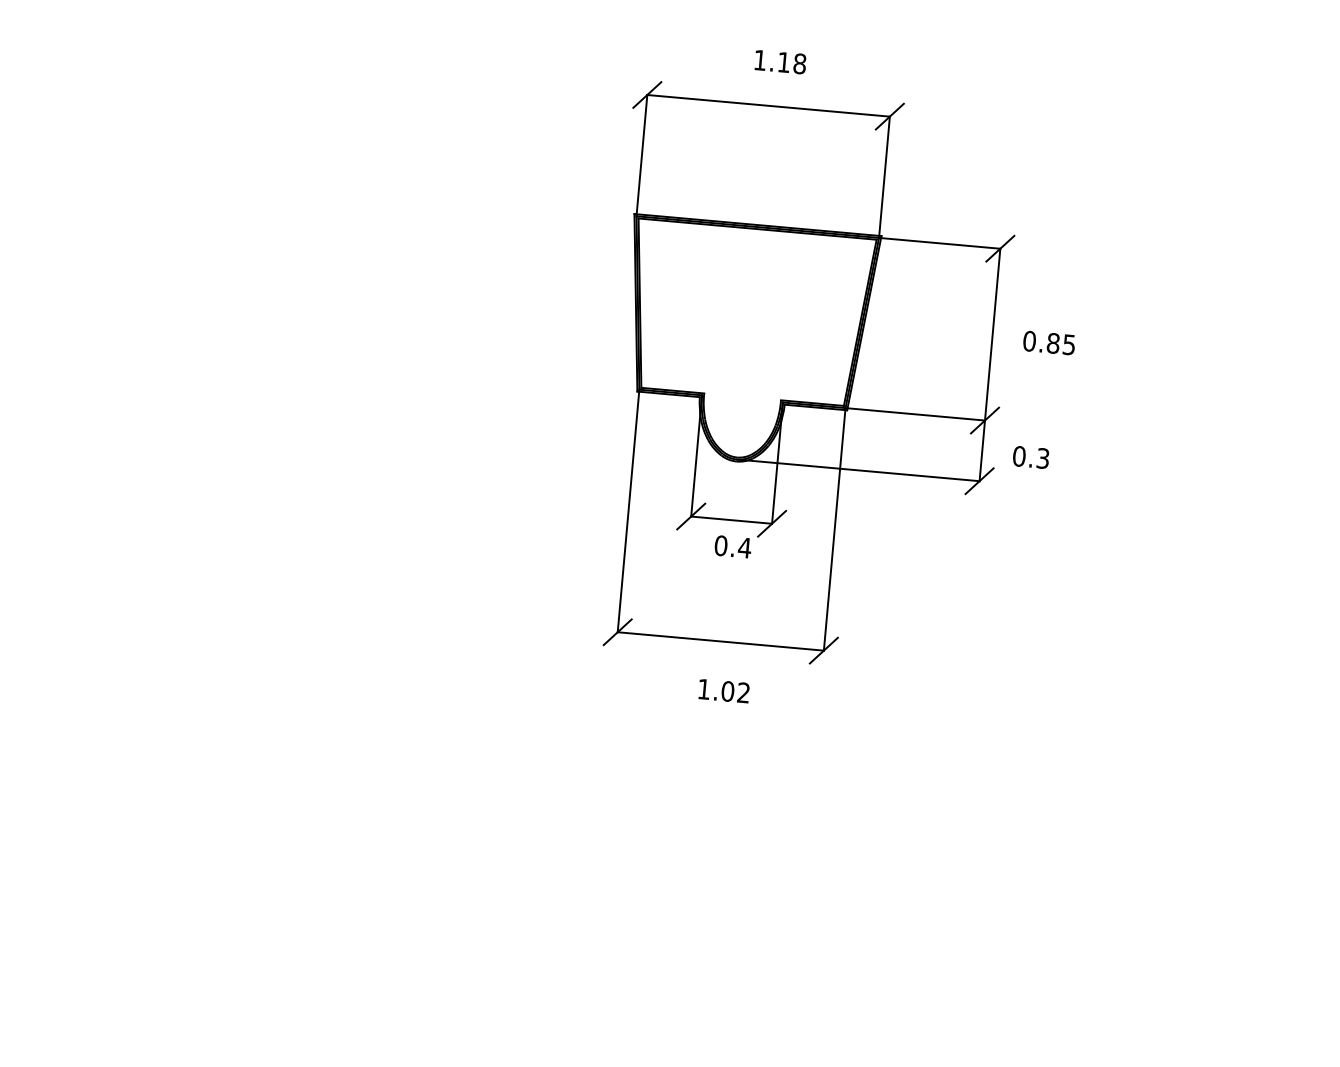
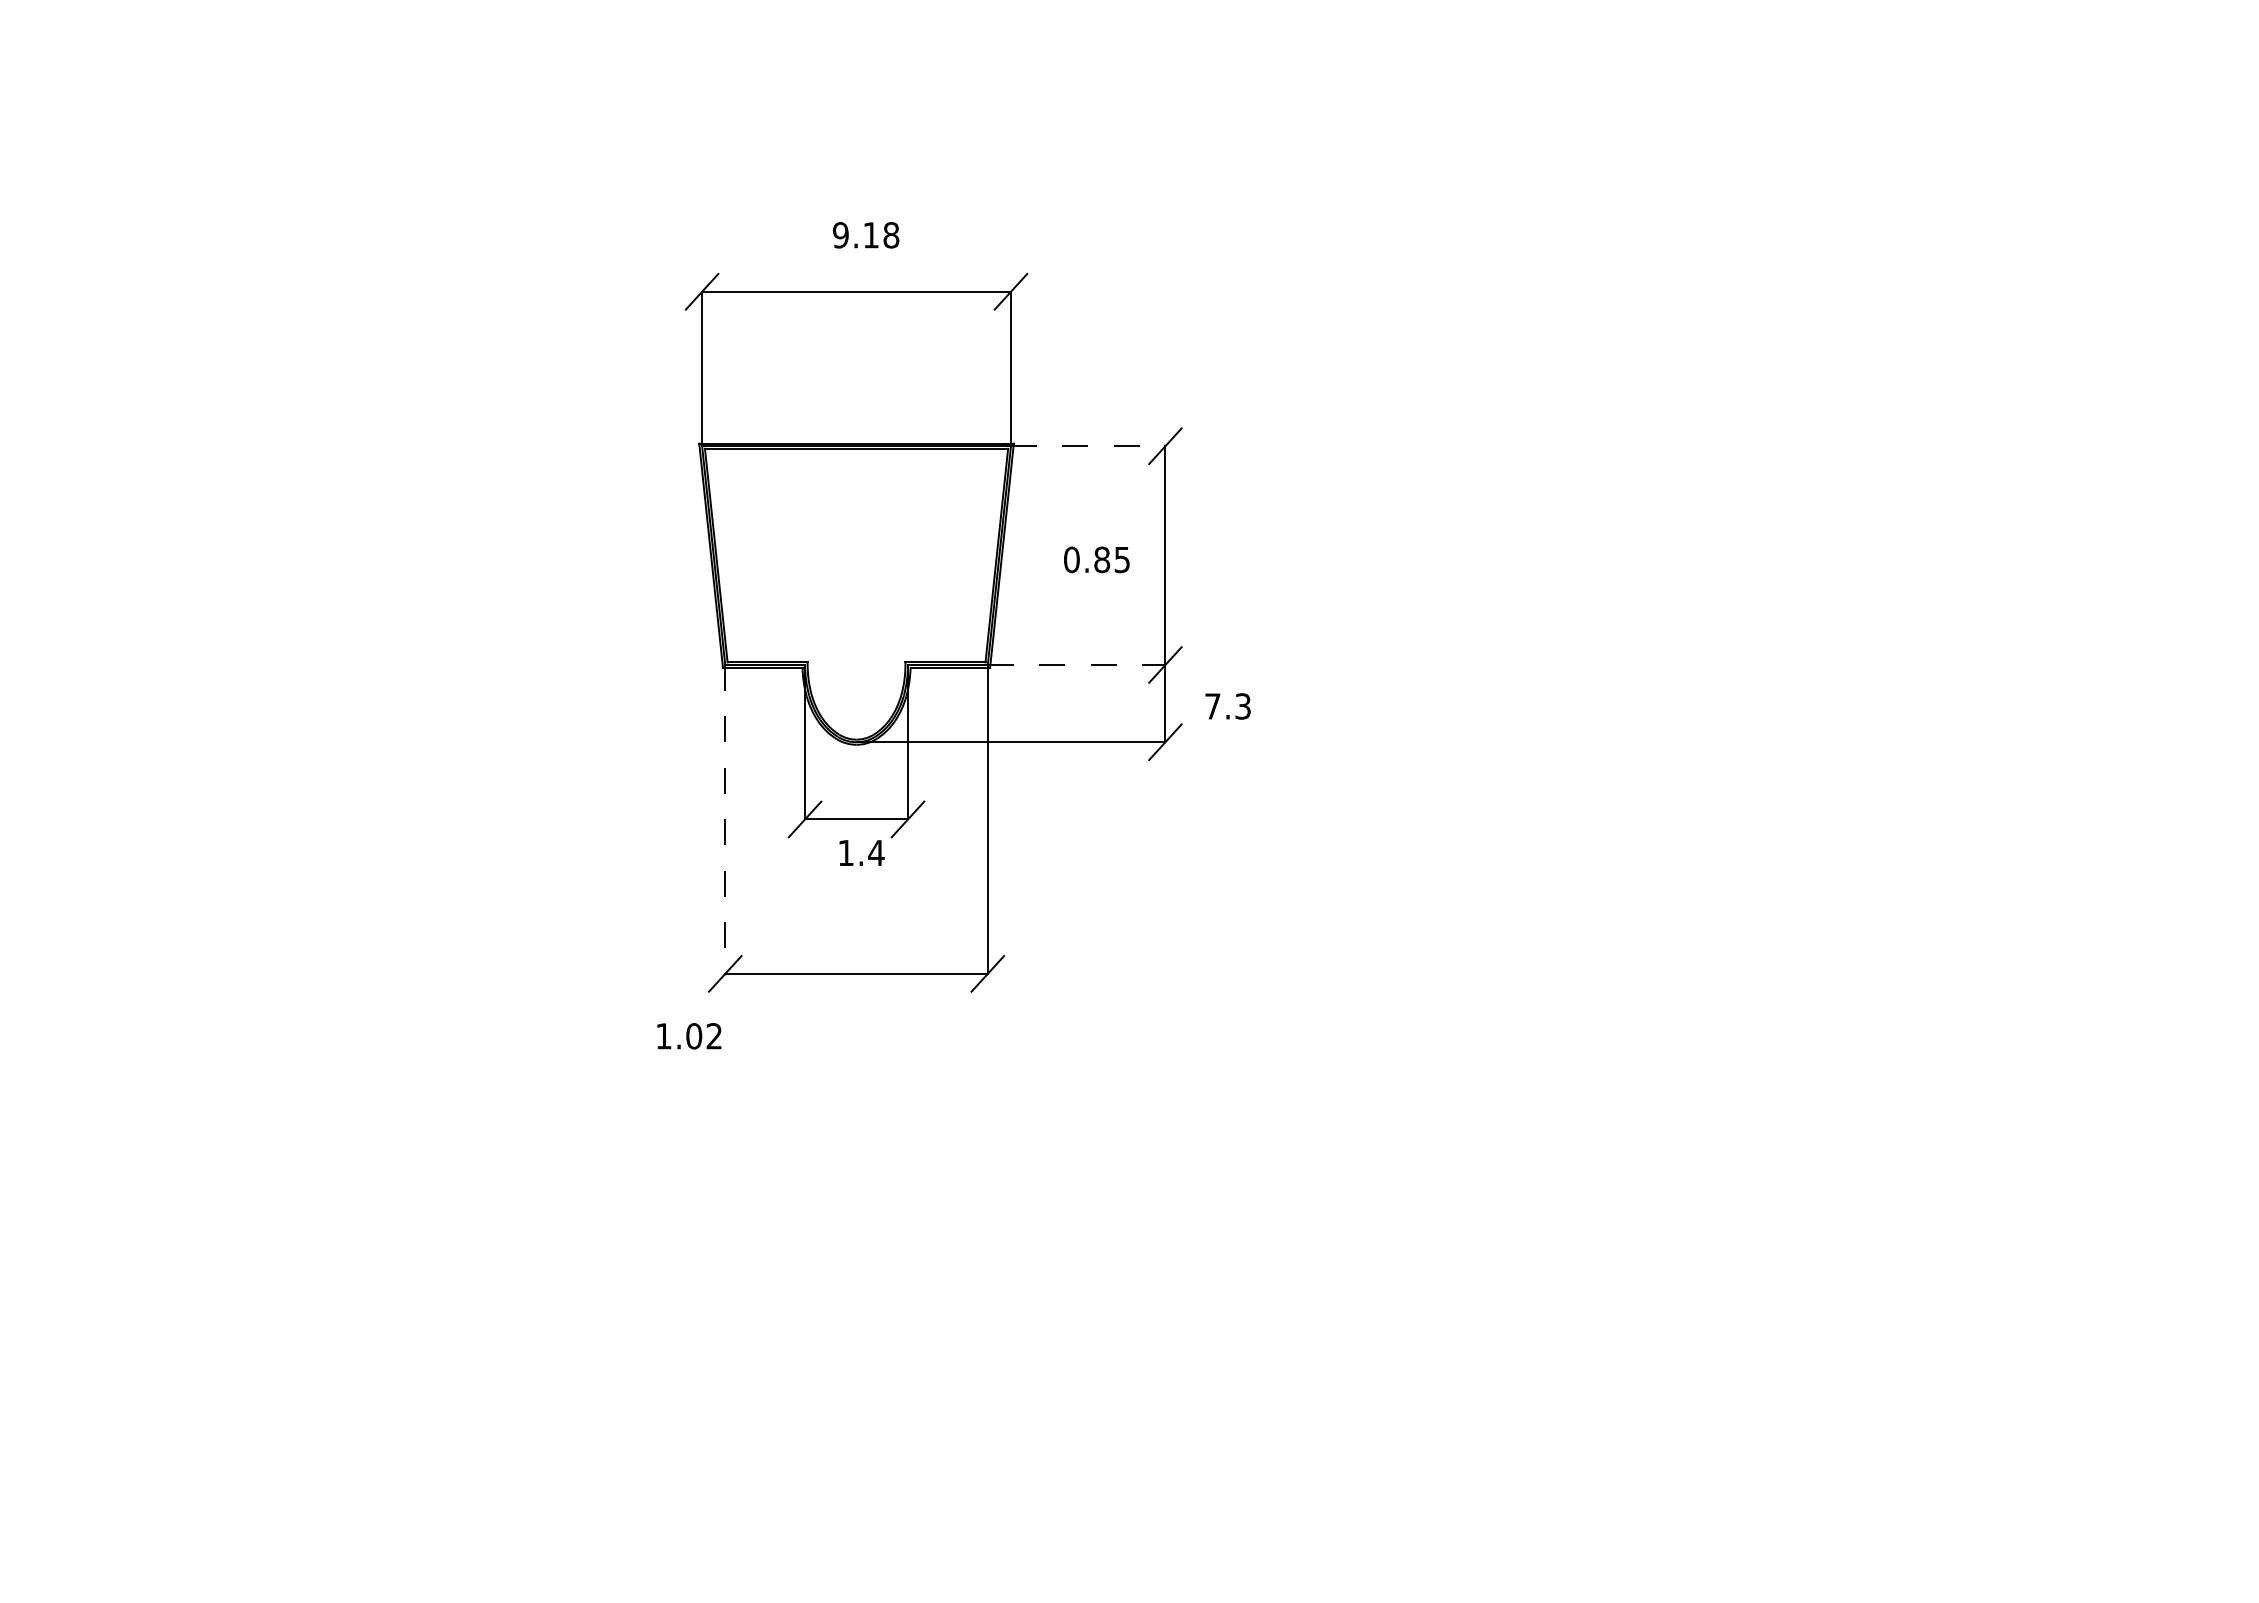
text: (759, 60) -> (840, 235), 1.18 -> 9.18
line: (939, 243) -> (1088, 446), solid -> dashed
text: (1049, 342) -> (1096, 559), moved
line: (915, 414) -> (1076, 665), solid -> dashed
text: (1019, 456) -> (1212, 706), 0.3 -> 7.3
line: (628, 511) -> (725, 819), solid -> dashed
text: (721, 545) -> (846, 852), 0.4 -> 1.4
text: (724, 691) -> (689, 1036), moved

